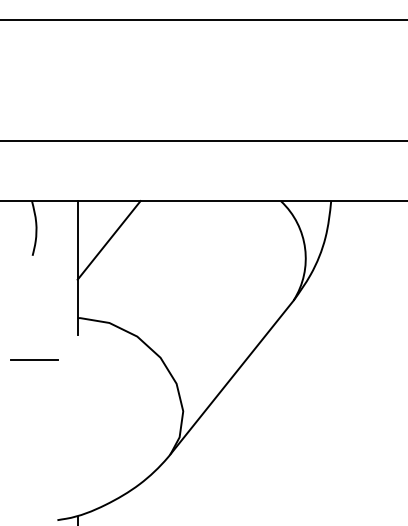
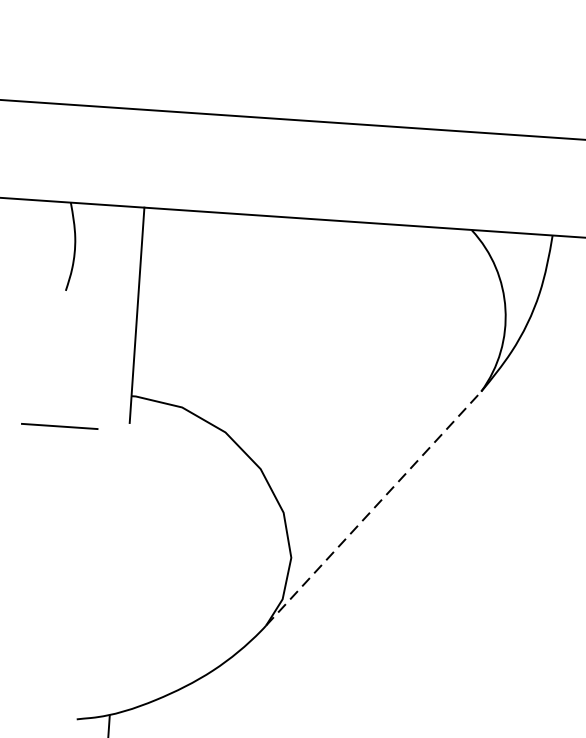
line: (108, 240) -> (189, 274), removed
line: (34, 359) -> (59, 425), moved
line: (232, 377) -> (374, 508), solid -> dashed

